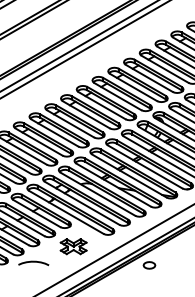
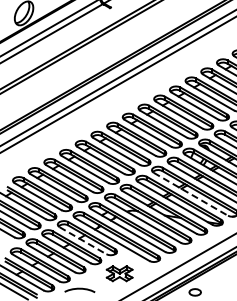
line: (144, 167) -> (190, 194), solid -> dashed
line: (37, 213) -> (83, 240), solid -> dashed

